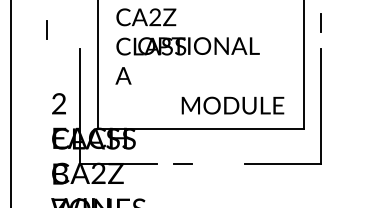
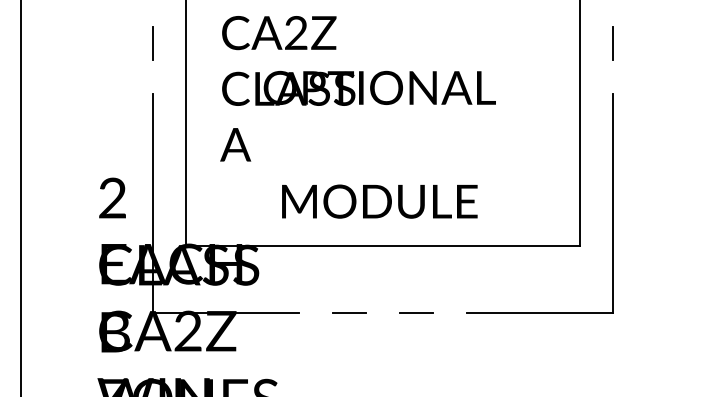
line: (46, 29) -> (151, 42), moved
text: (232, 105) -> (378, 201), moved
line: (217, 163) -> (415, 312), added

